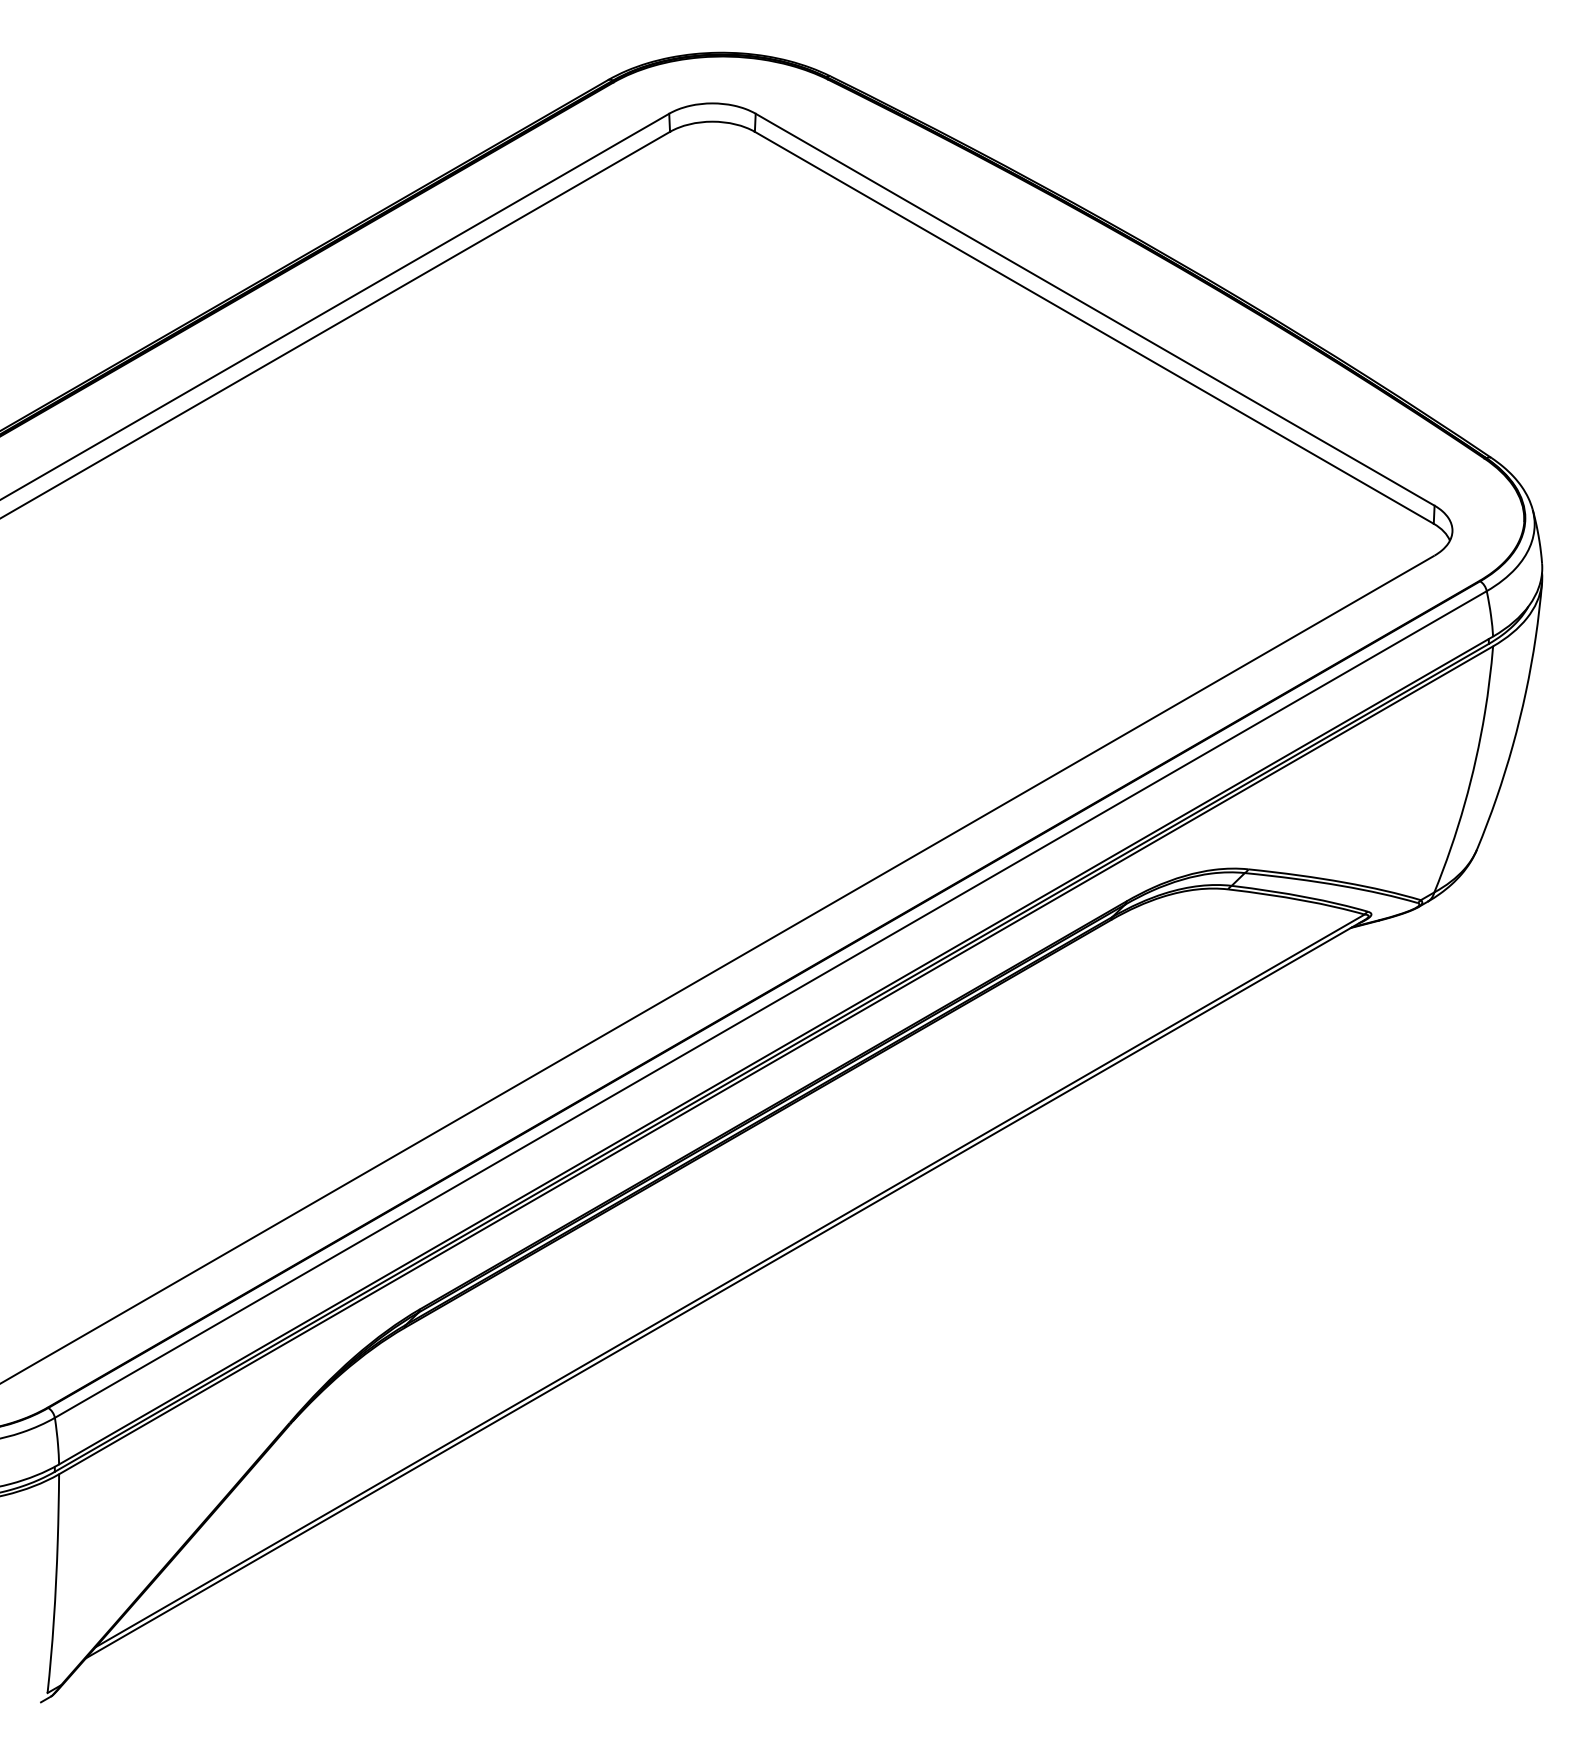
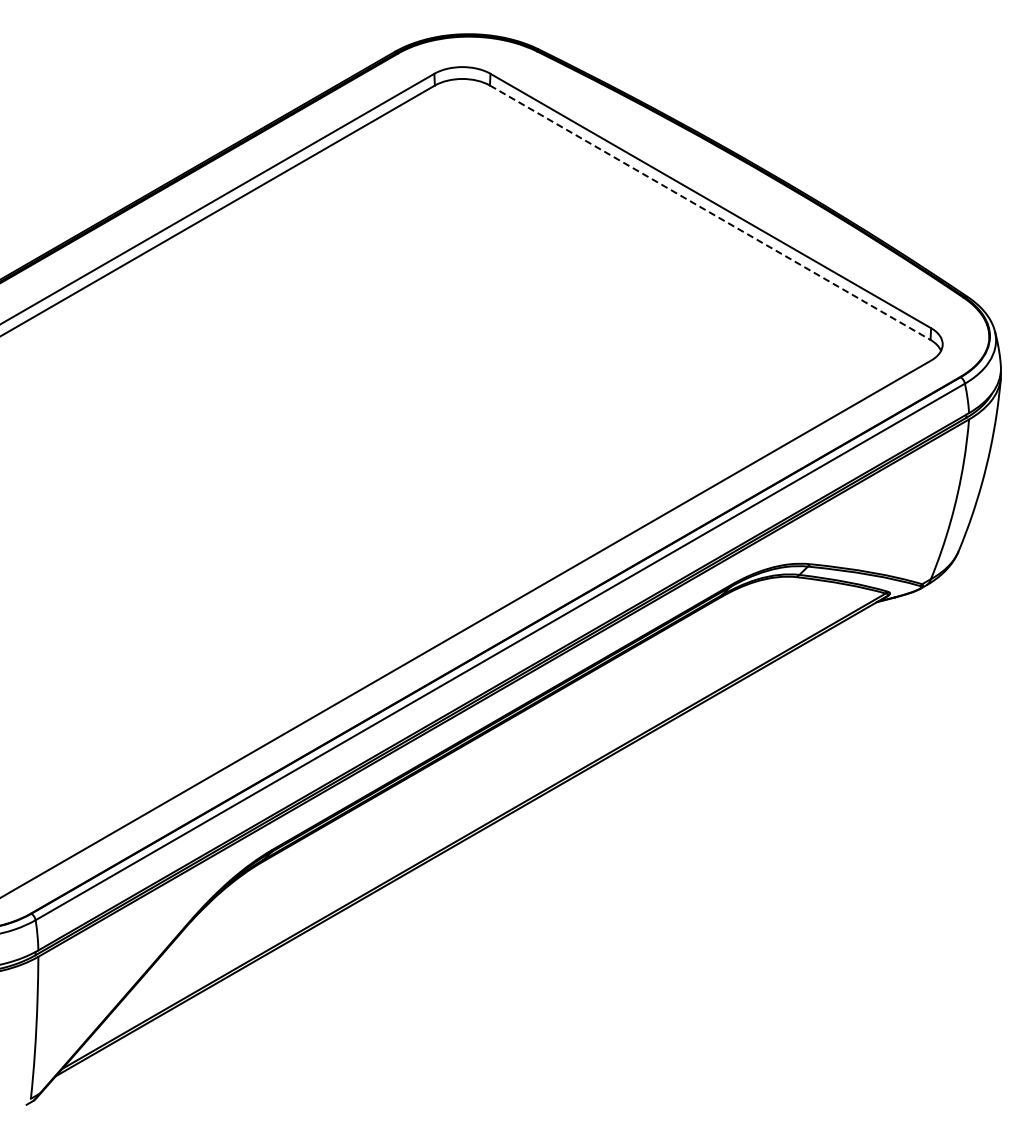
line: (1094, 328) -> (710, 213), solid -> dashed

